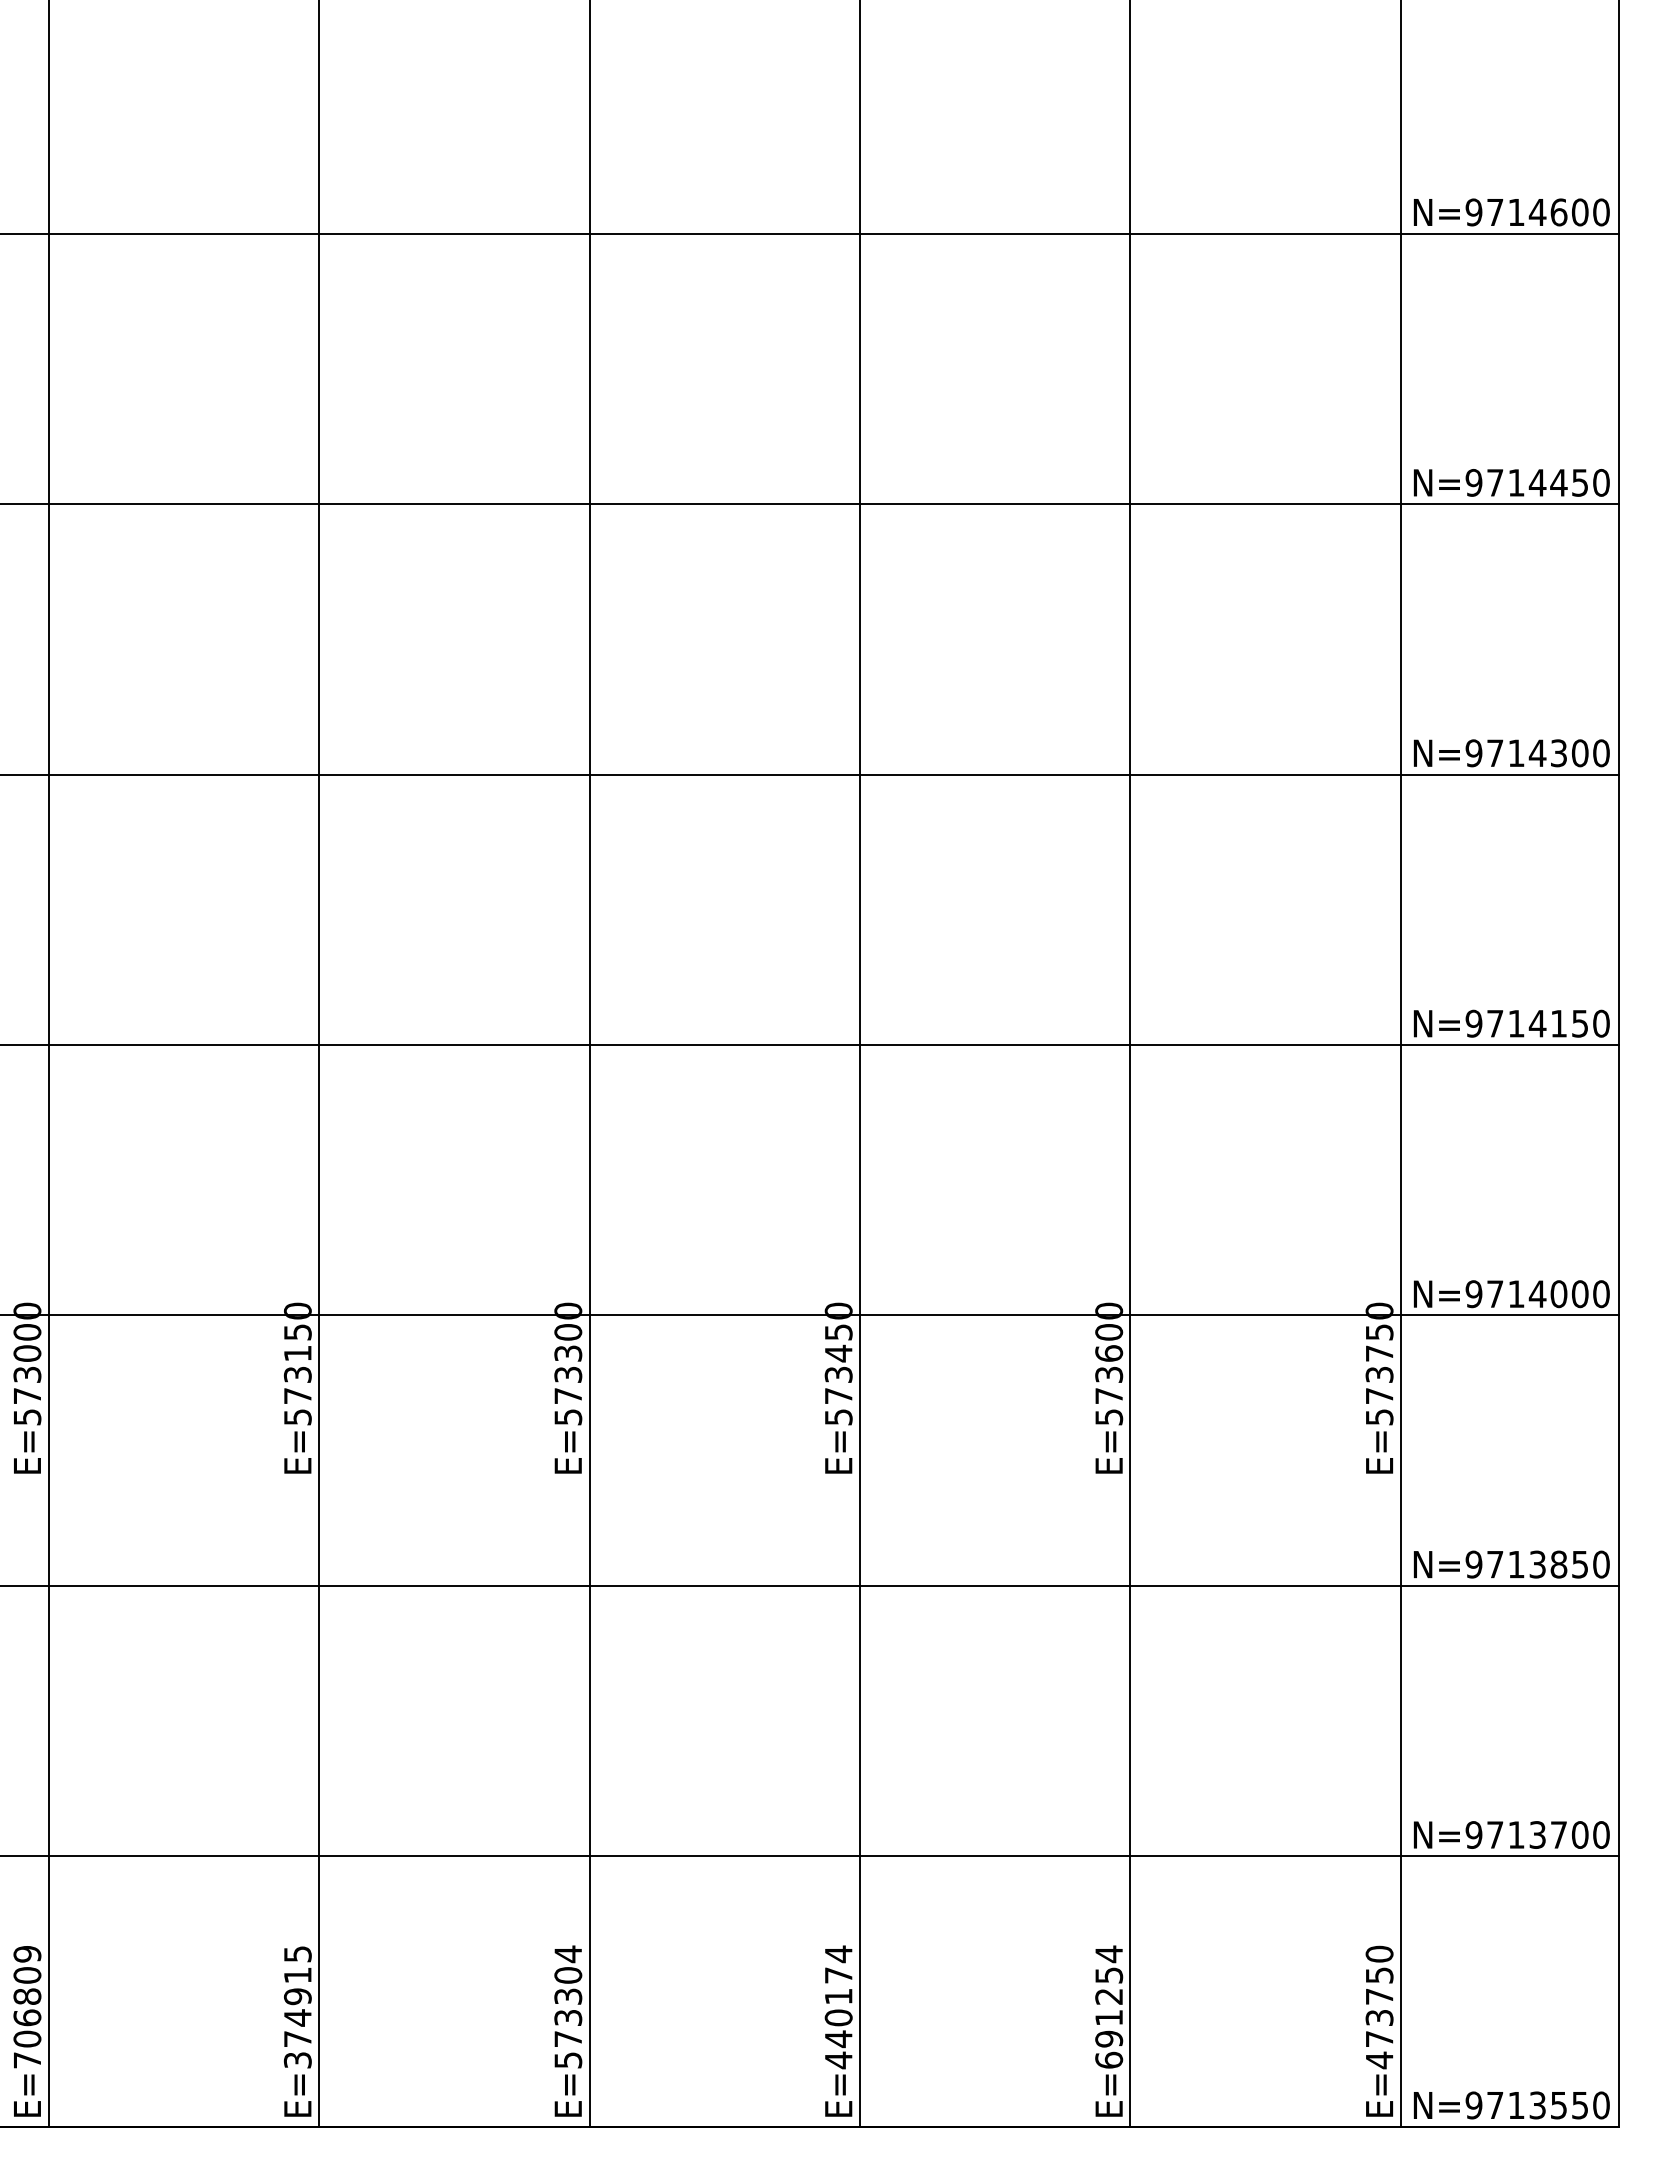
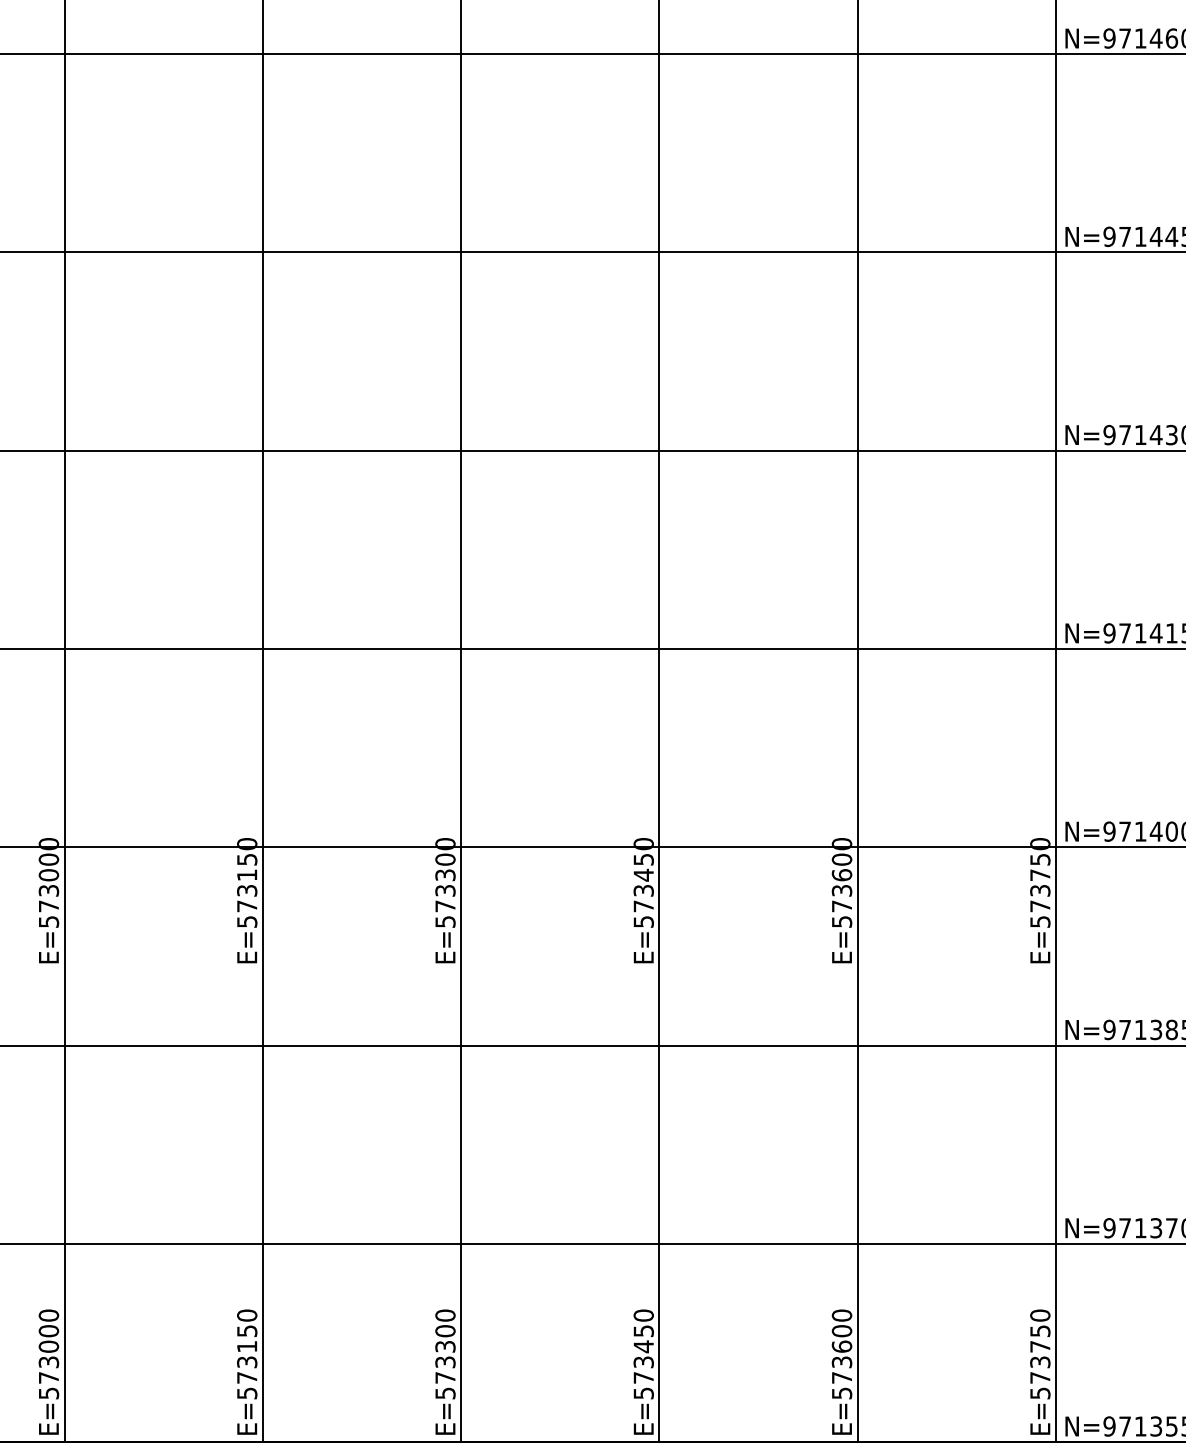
text: (568, 1954) -> (445, 1315), E=573304 -> E=573300
text: (27, 2006) -> (48, 1353), E=706809 -> E=573000
text: (297, 2006) -> (246, 1353), E=374915 -> E=573150
text: (1109, 2006) -> (842, 1353), E=691254 -> E=573600
text: (838, 2007) -> (643, 1354), E=440174 -> E=573450
text: (1379, 2060) -> (1040, 1393), E=473750 -> E=573750

